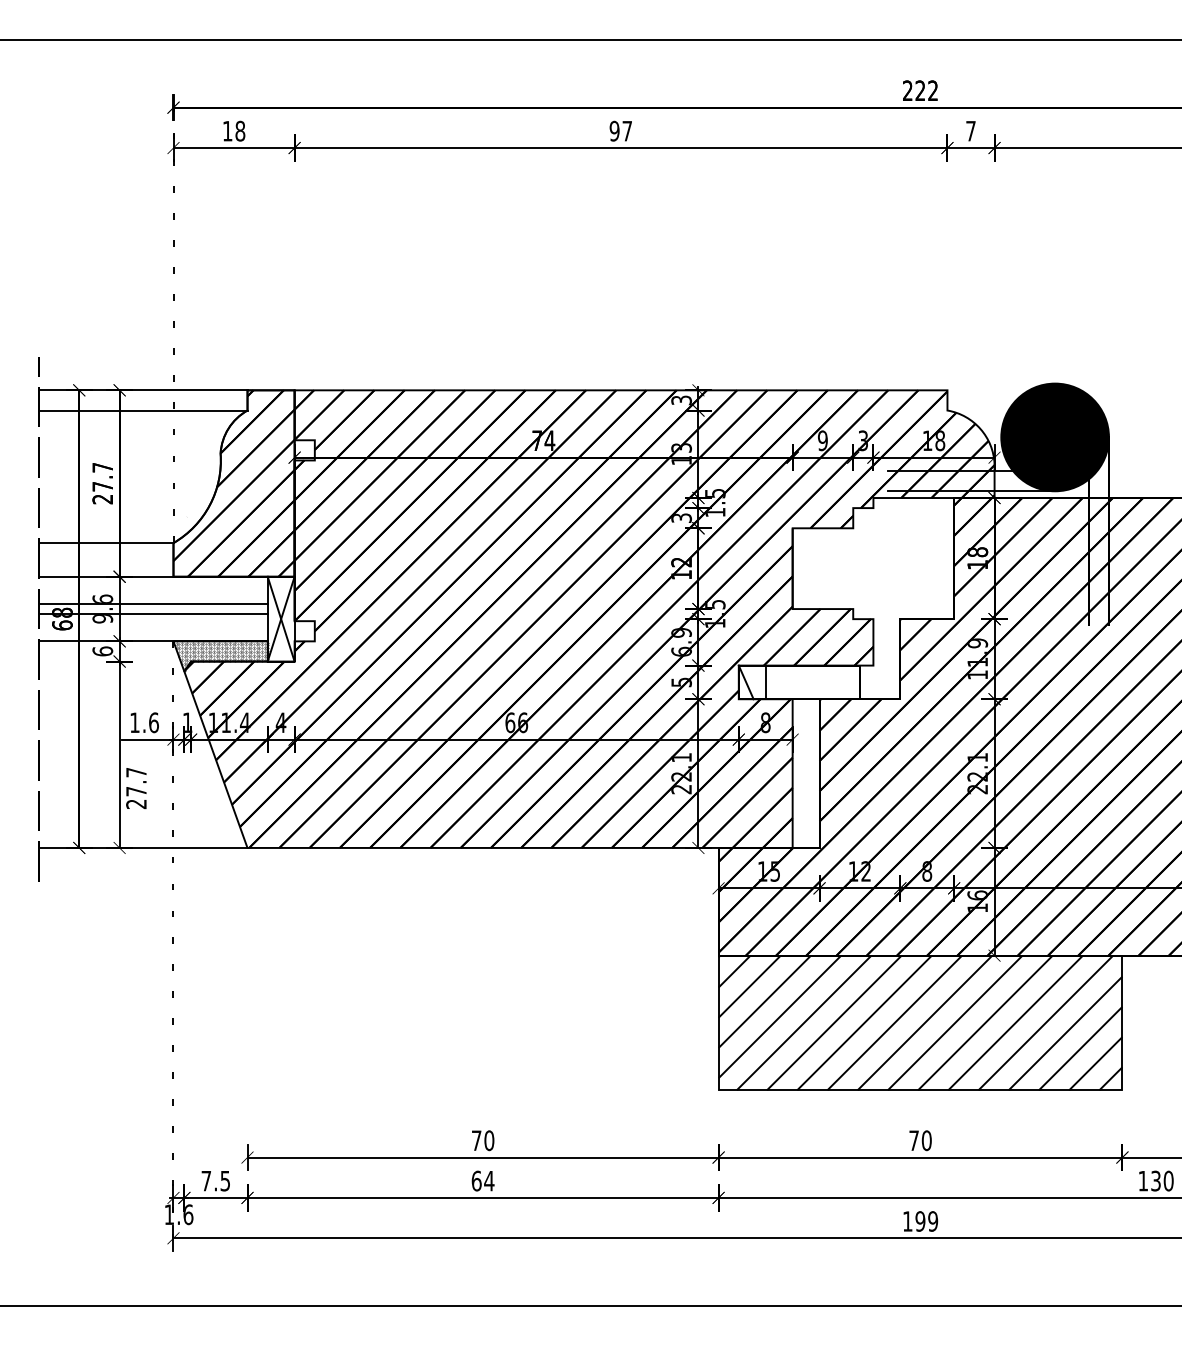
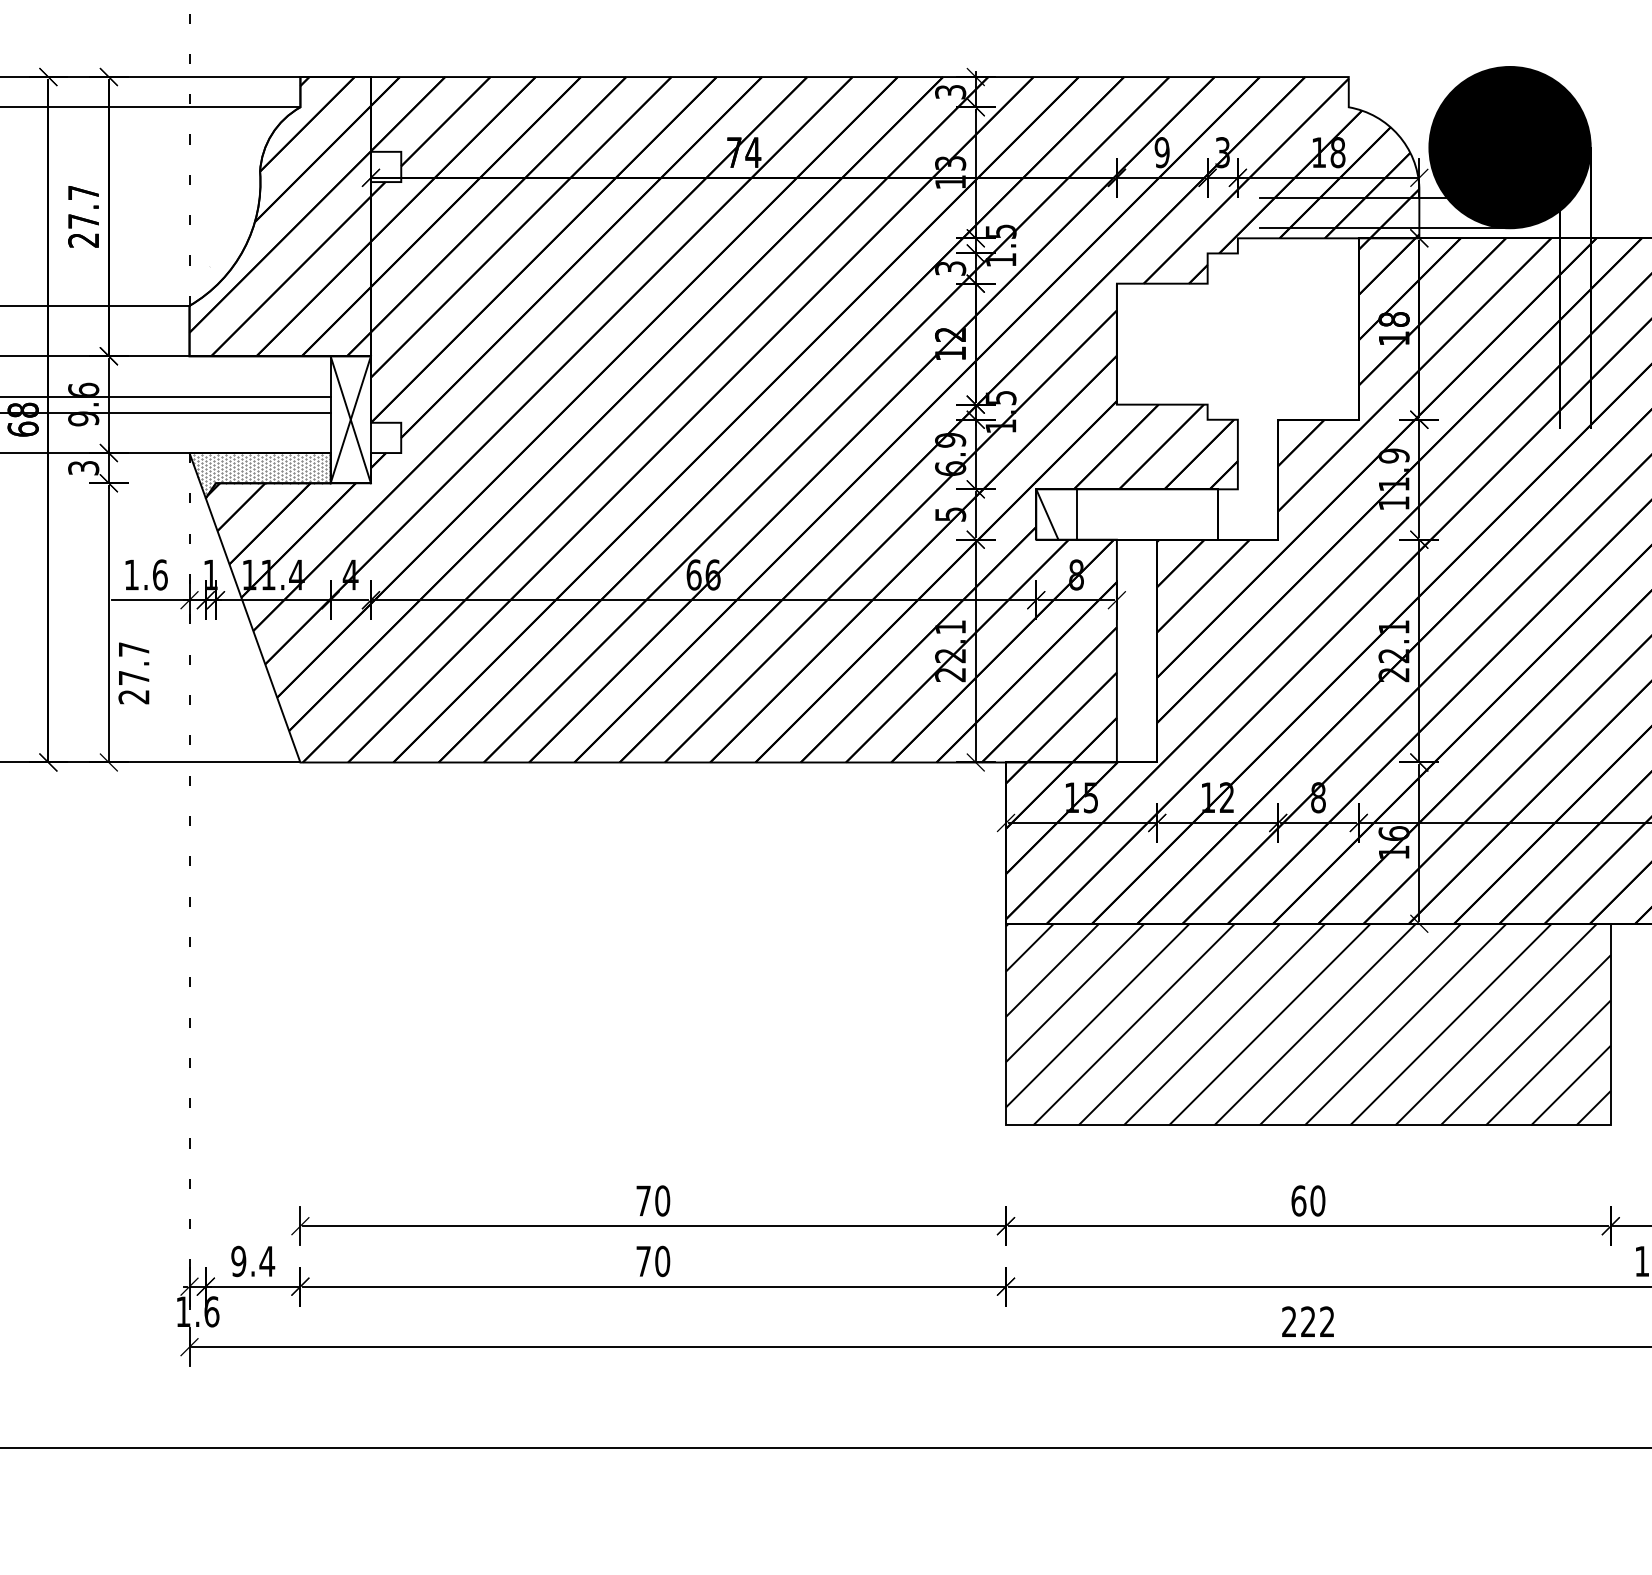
text: (102, 651) -> (83, 468), 6 -> 3
text: (914, 1140) -> (1299, 1200), 70 -> 60
text: (215, 1180) -> (252, 1260), 7.5 -> 9.4
text: (482, 1180) -> (652, 1260), 64 -> 70
text: (920, 1221) -> (1308, 1321), 199 -> 222

